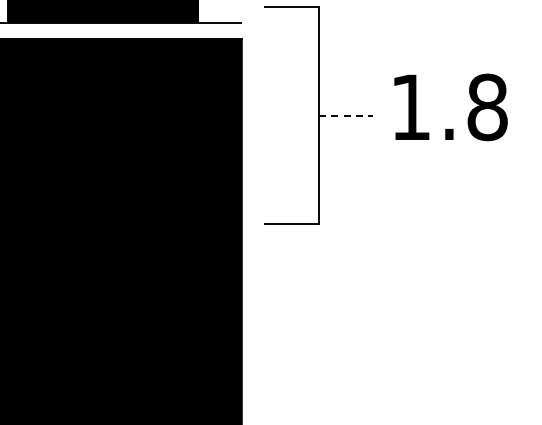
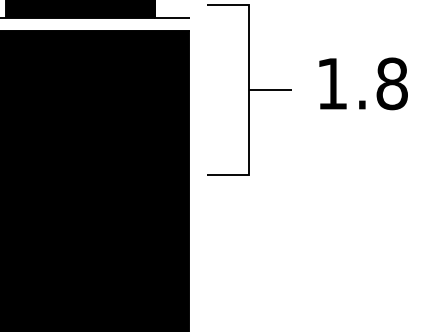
text: (450, 107) -> (363, 83), moved
line: (346, 115) -> (271, 90), dashed -> solid

